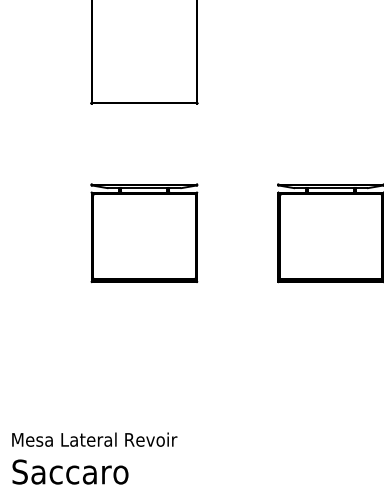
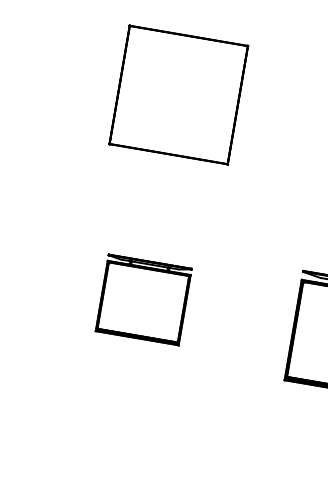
part: (144, 233) -> (143, 300), size x0.7

